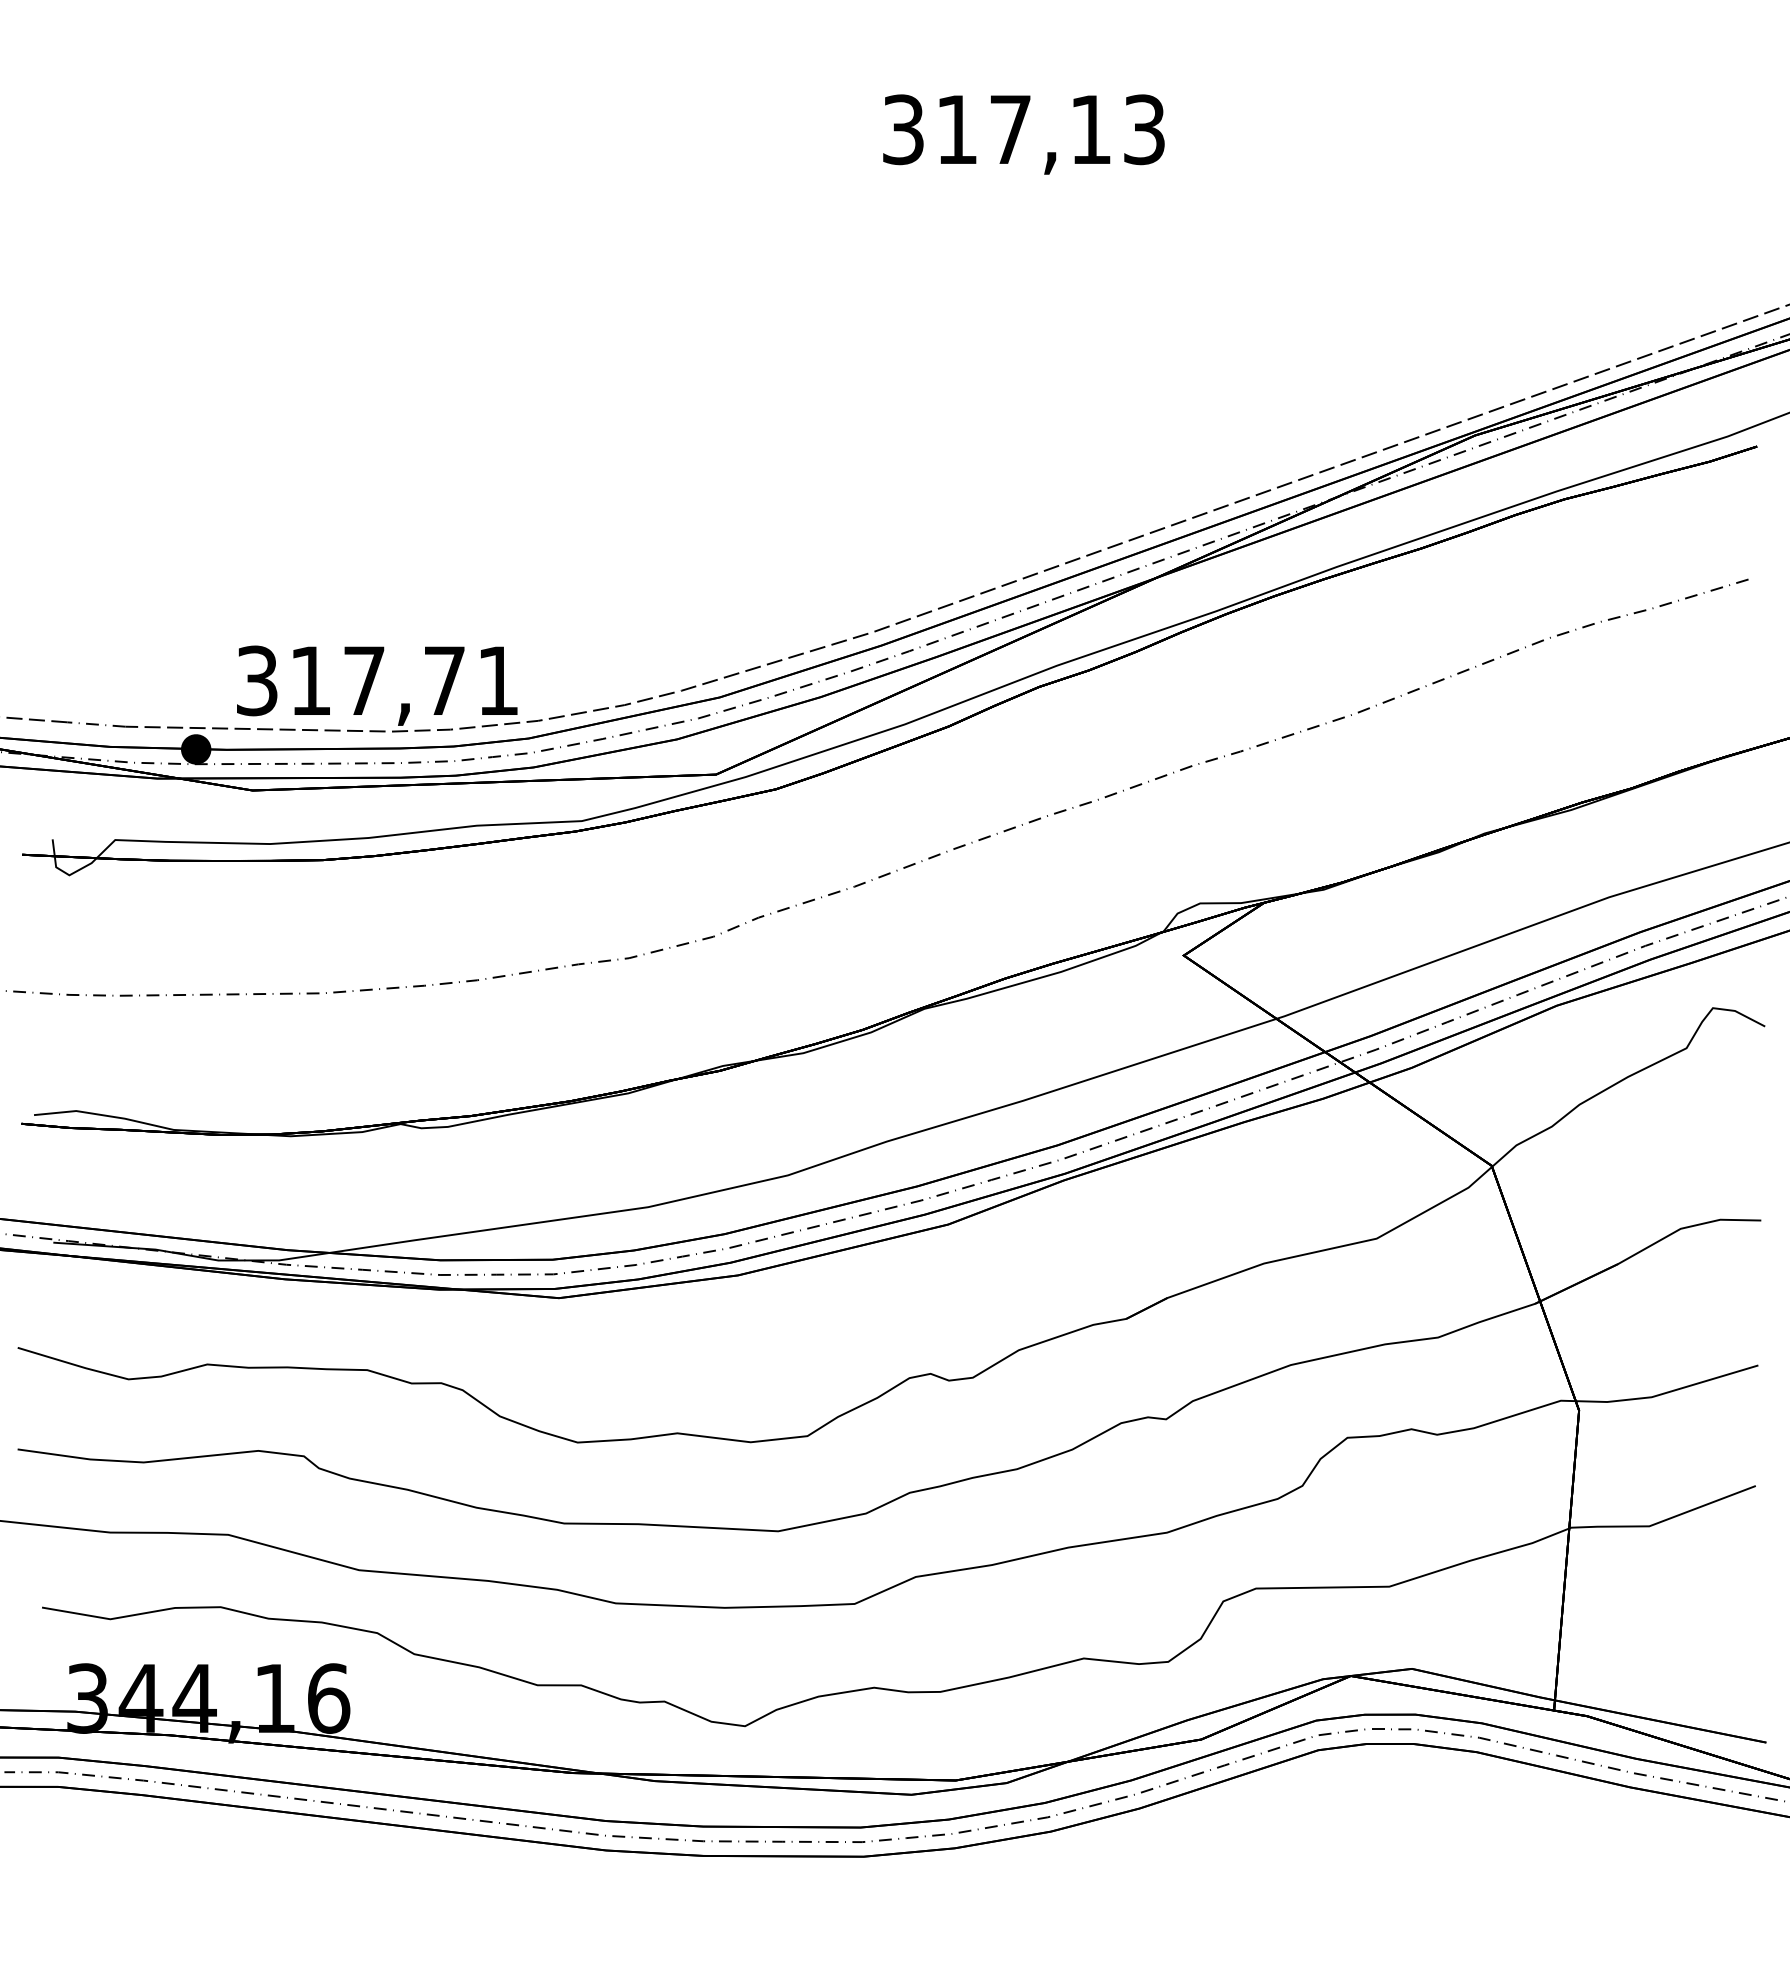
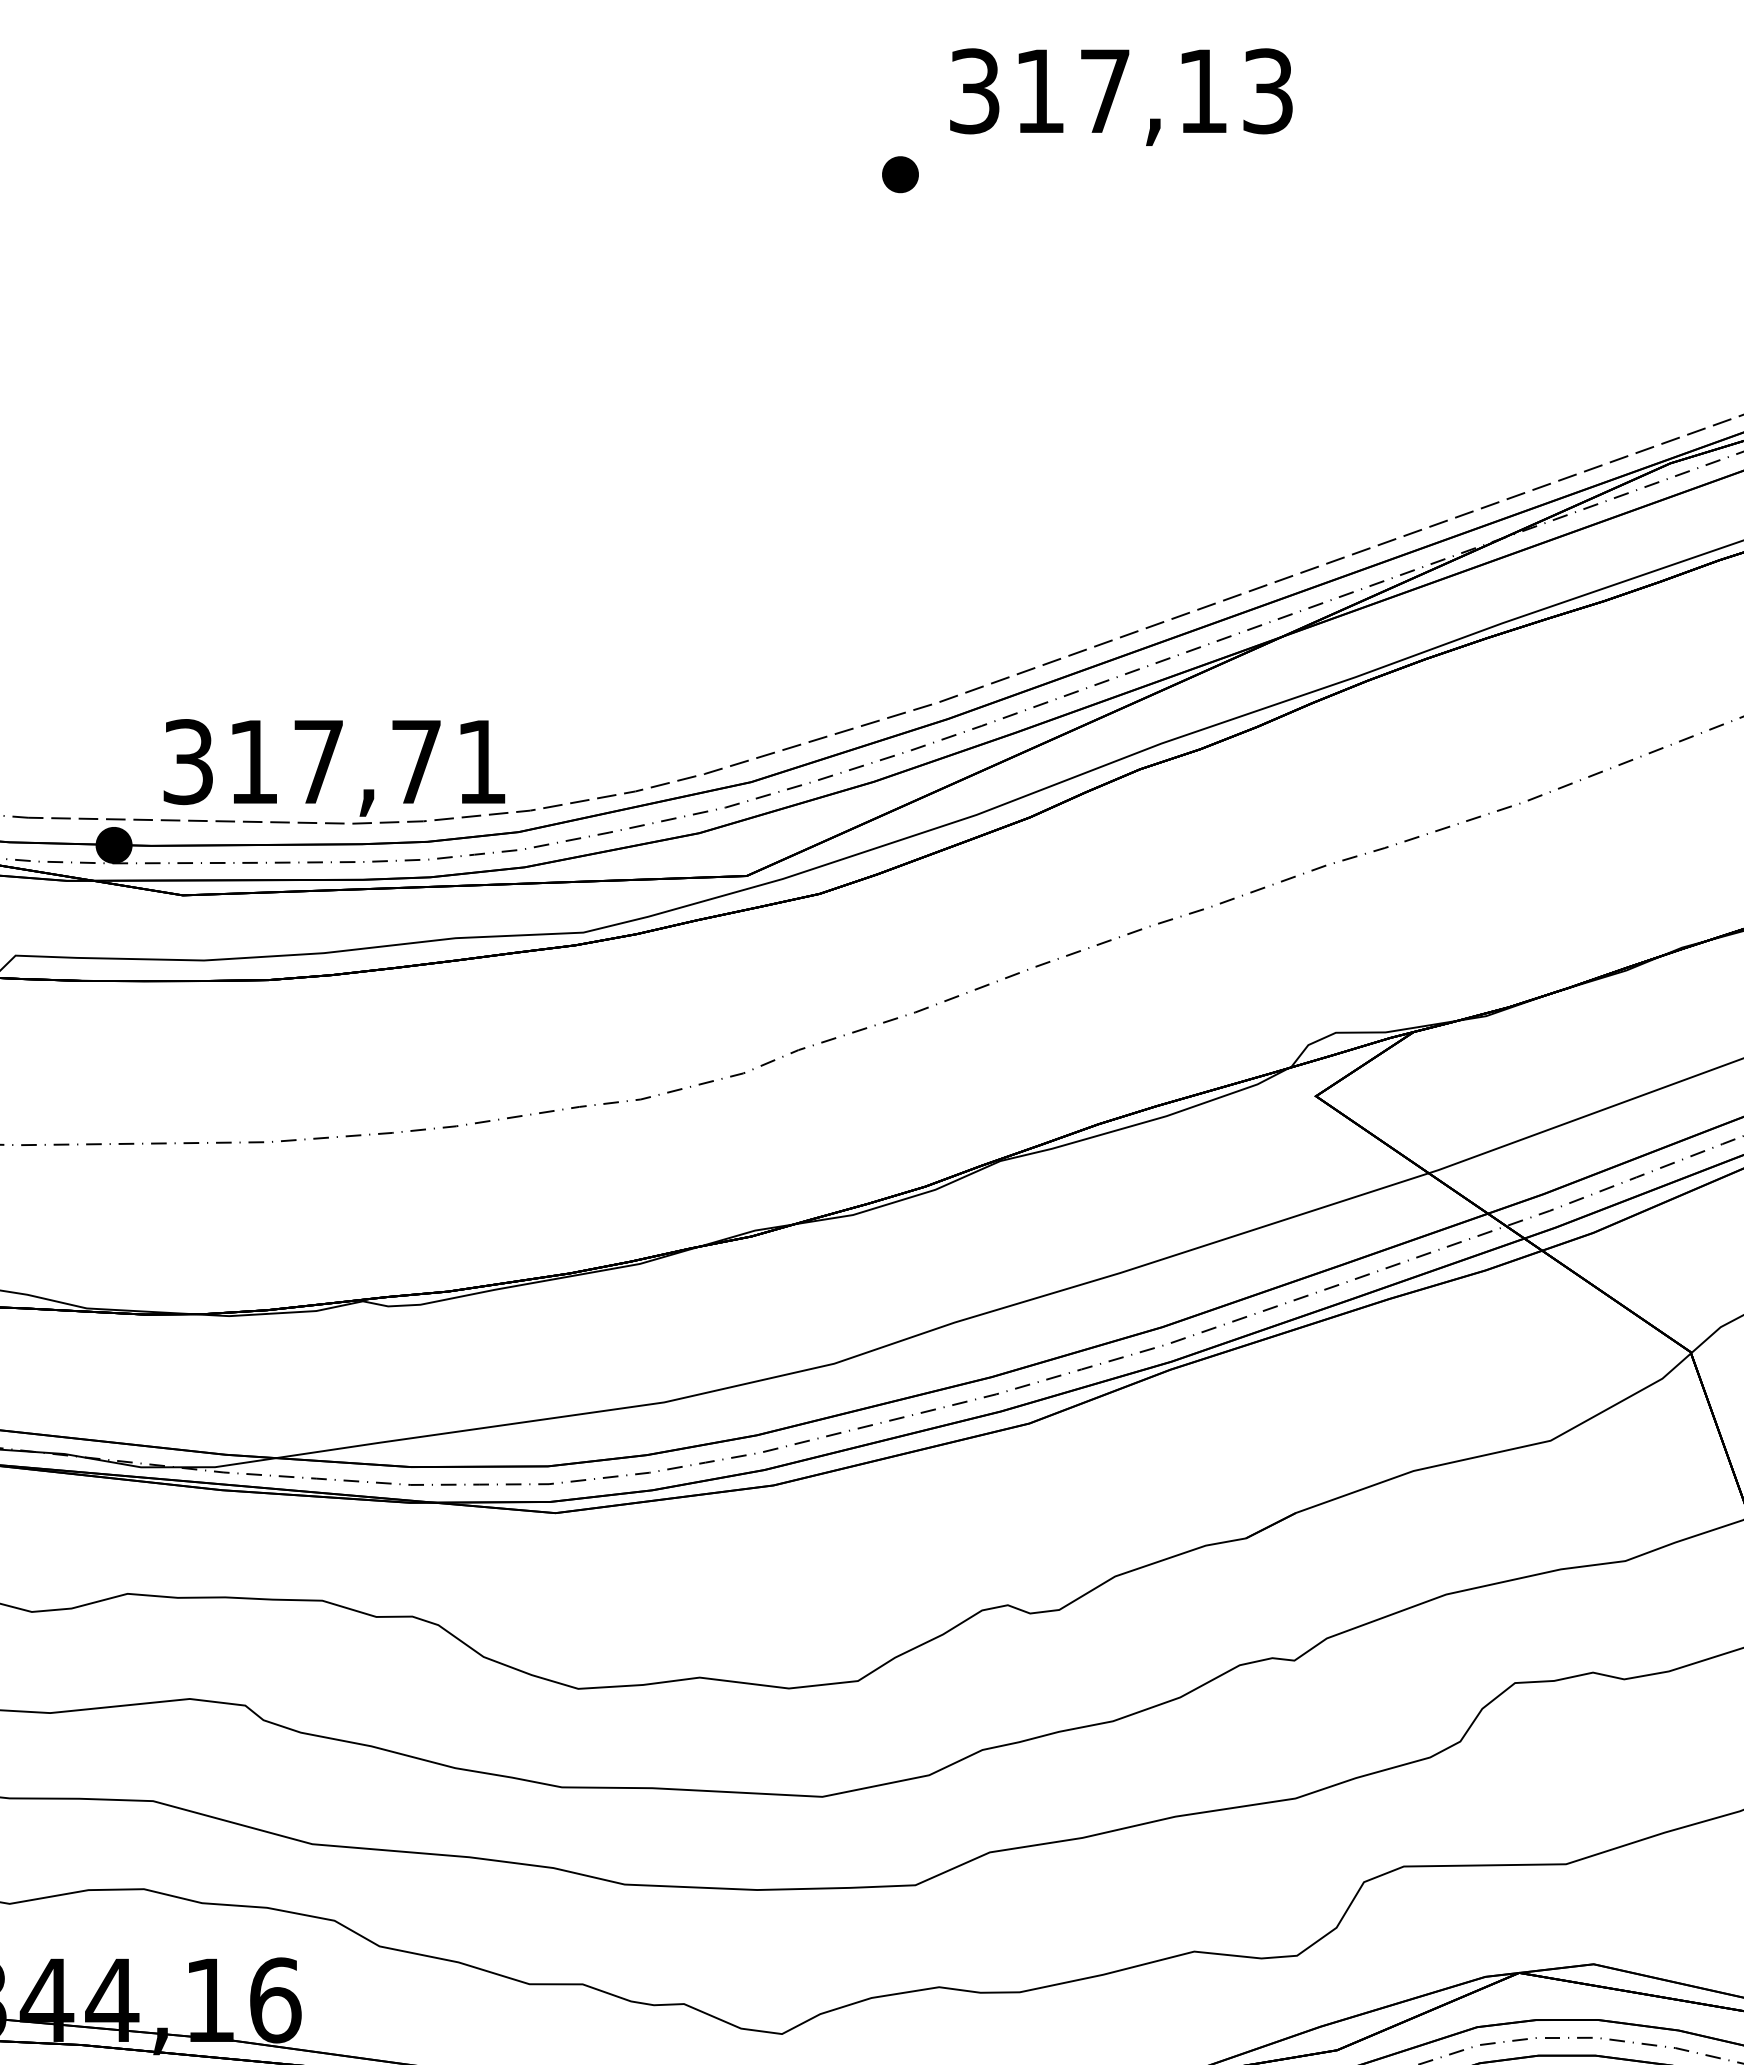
part: (842, 198) -> (900, 174), added

